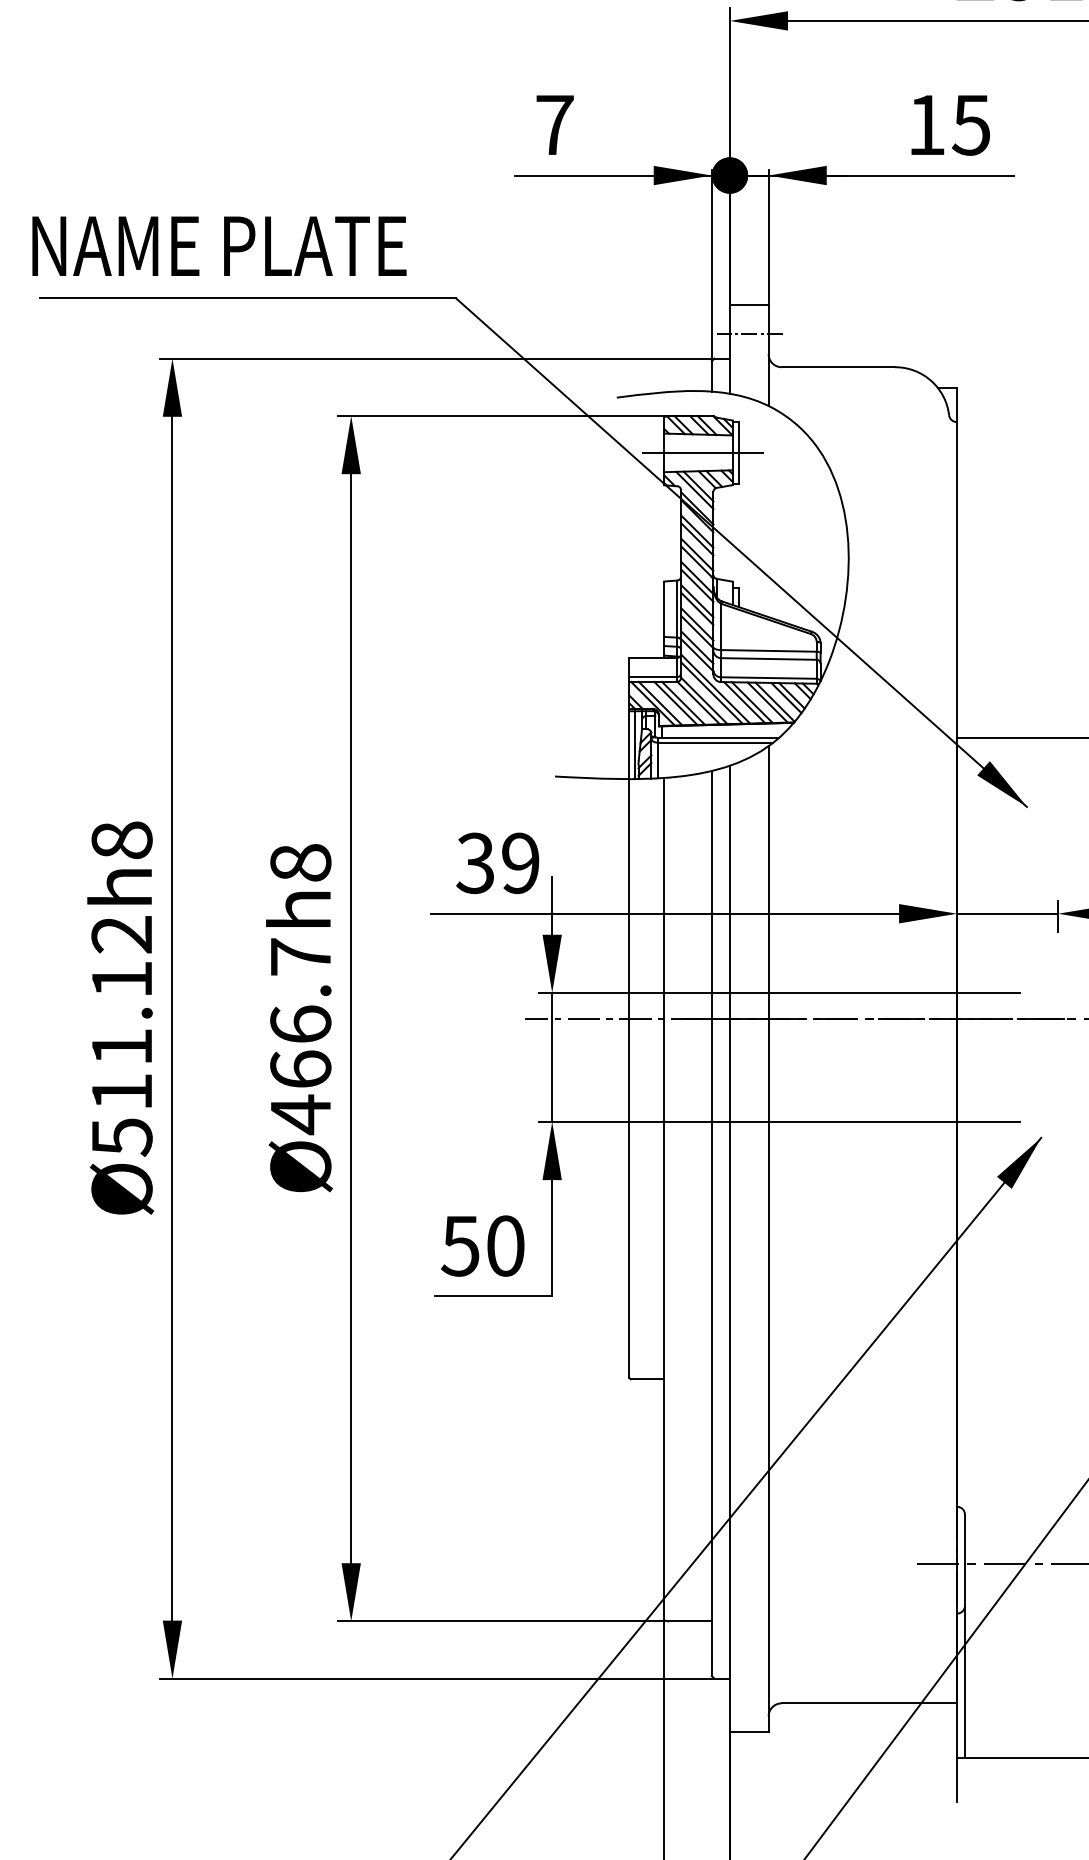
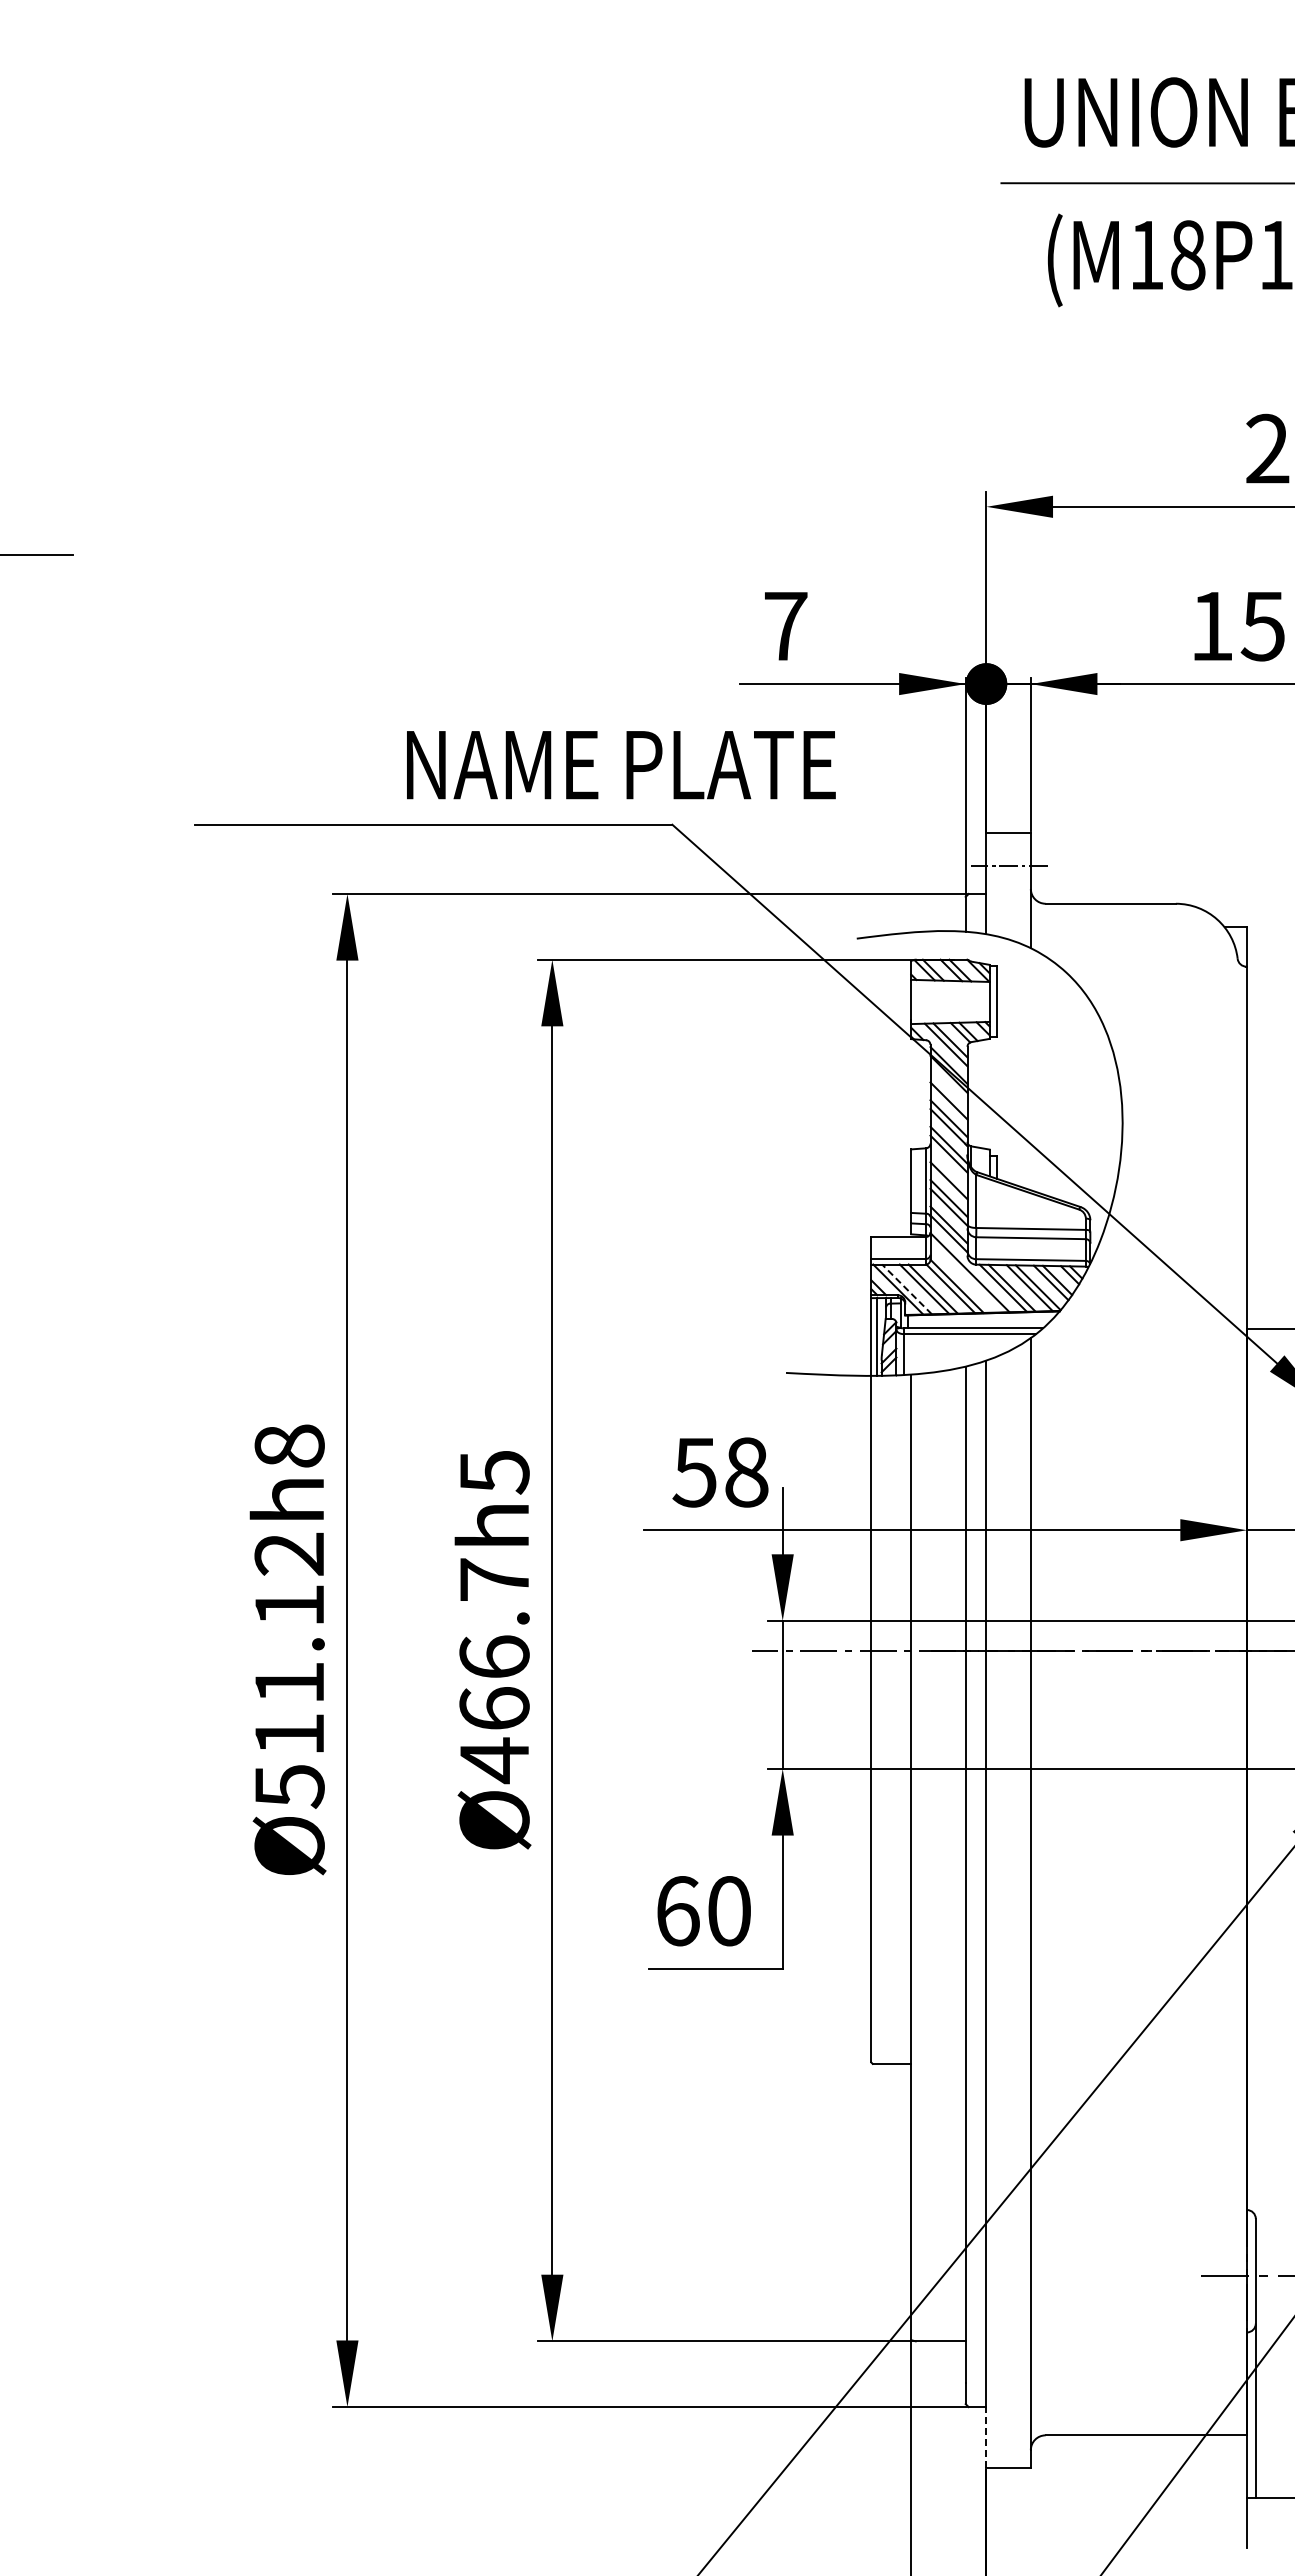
text: (219, 246) -> (621, 765), moved
line: (702, 452) -> (955, 1001), removed
line: (696, 530) -> (948, 1091), removed
line: (696, 600) -> (948, 1171), removed
line: (711, 692) -> (965, 1276), removed
line: (660, 703) -> (906, 1289), solid -> dashed
text: (300, 863) -> (494, 1472), Ø466.7h8 -> Ø466.7h5
text: (497, 863) -> (720, 1472), 39 -> 58
text: (460, 1246) -> (677, 1911), 50 -> 60
line: (729, 1705) -> (986, 2437), solid -> dashed

